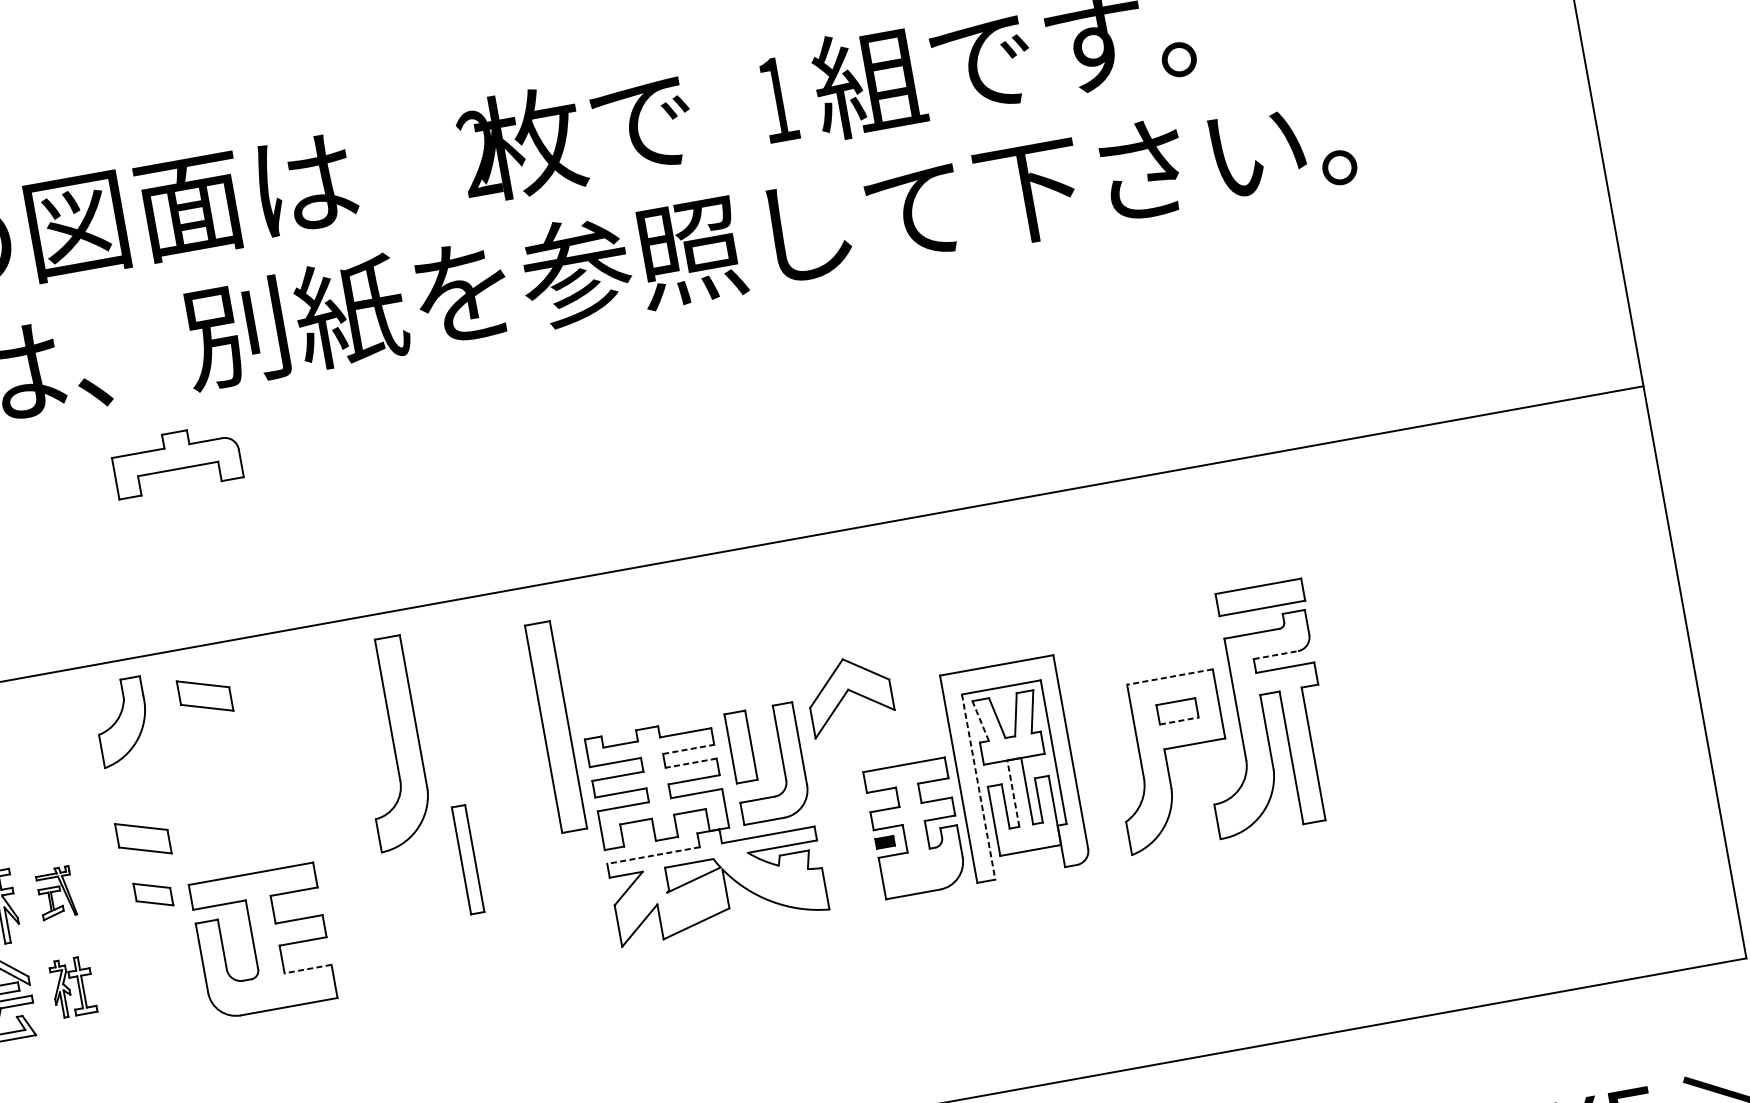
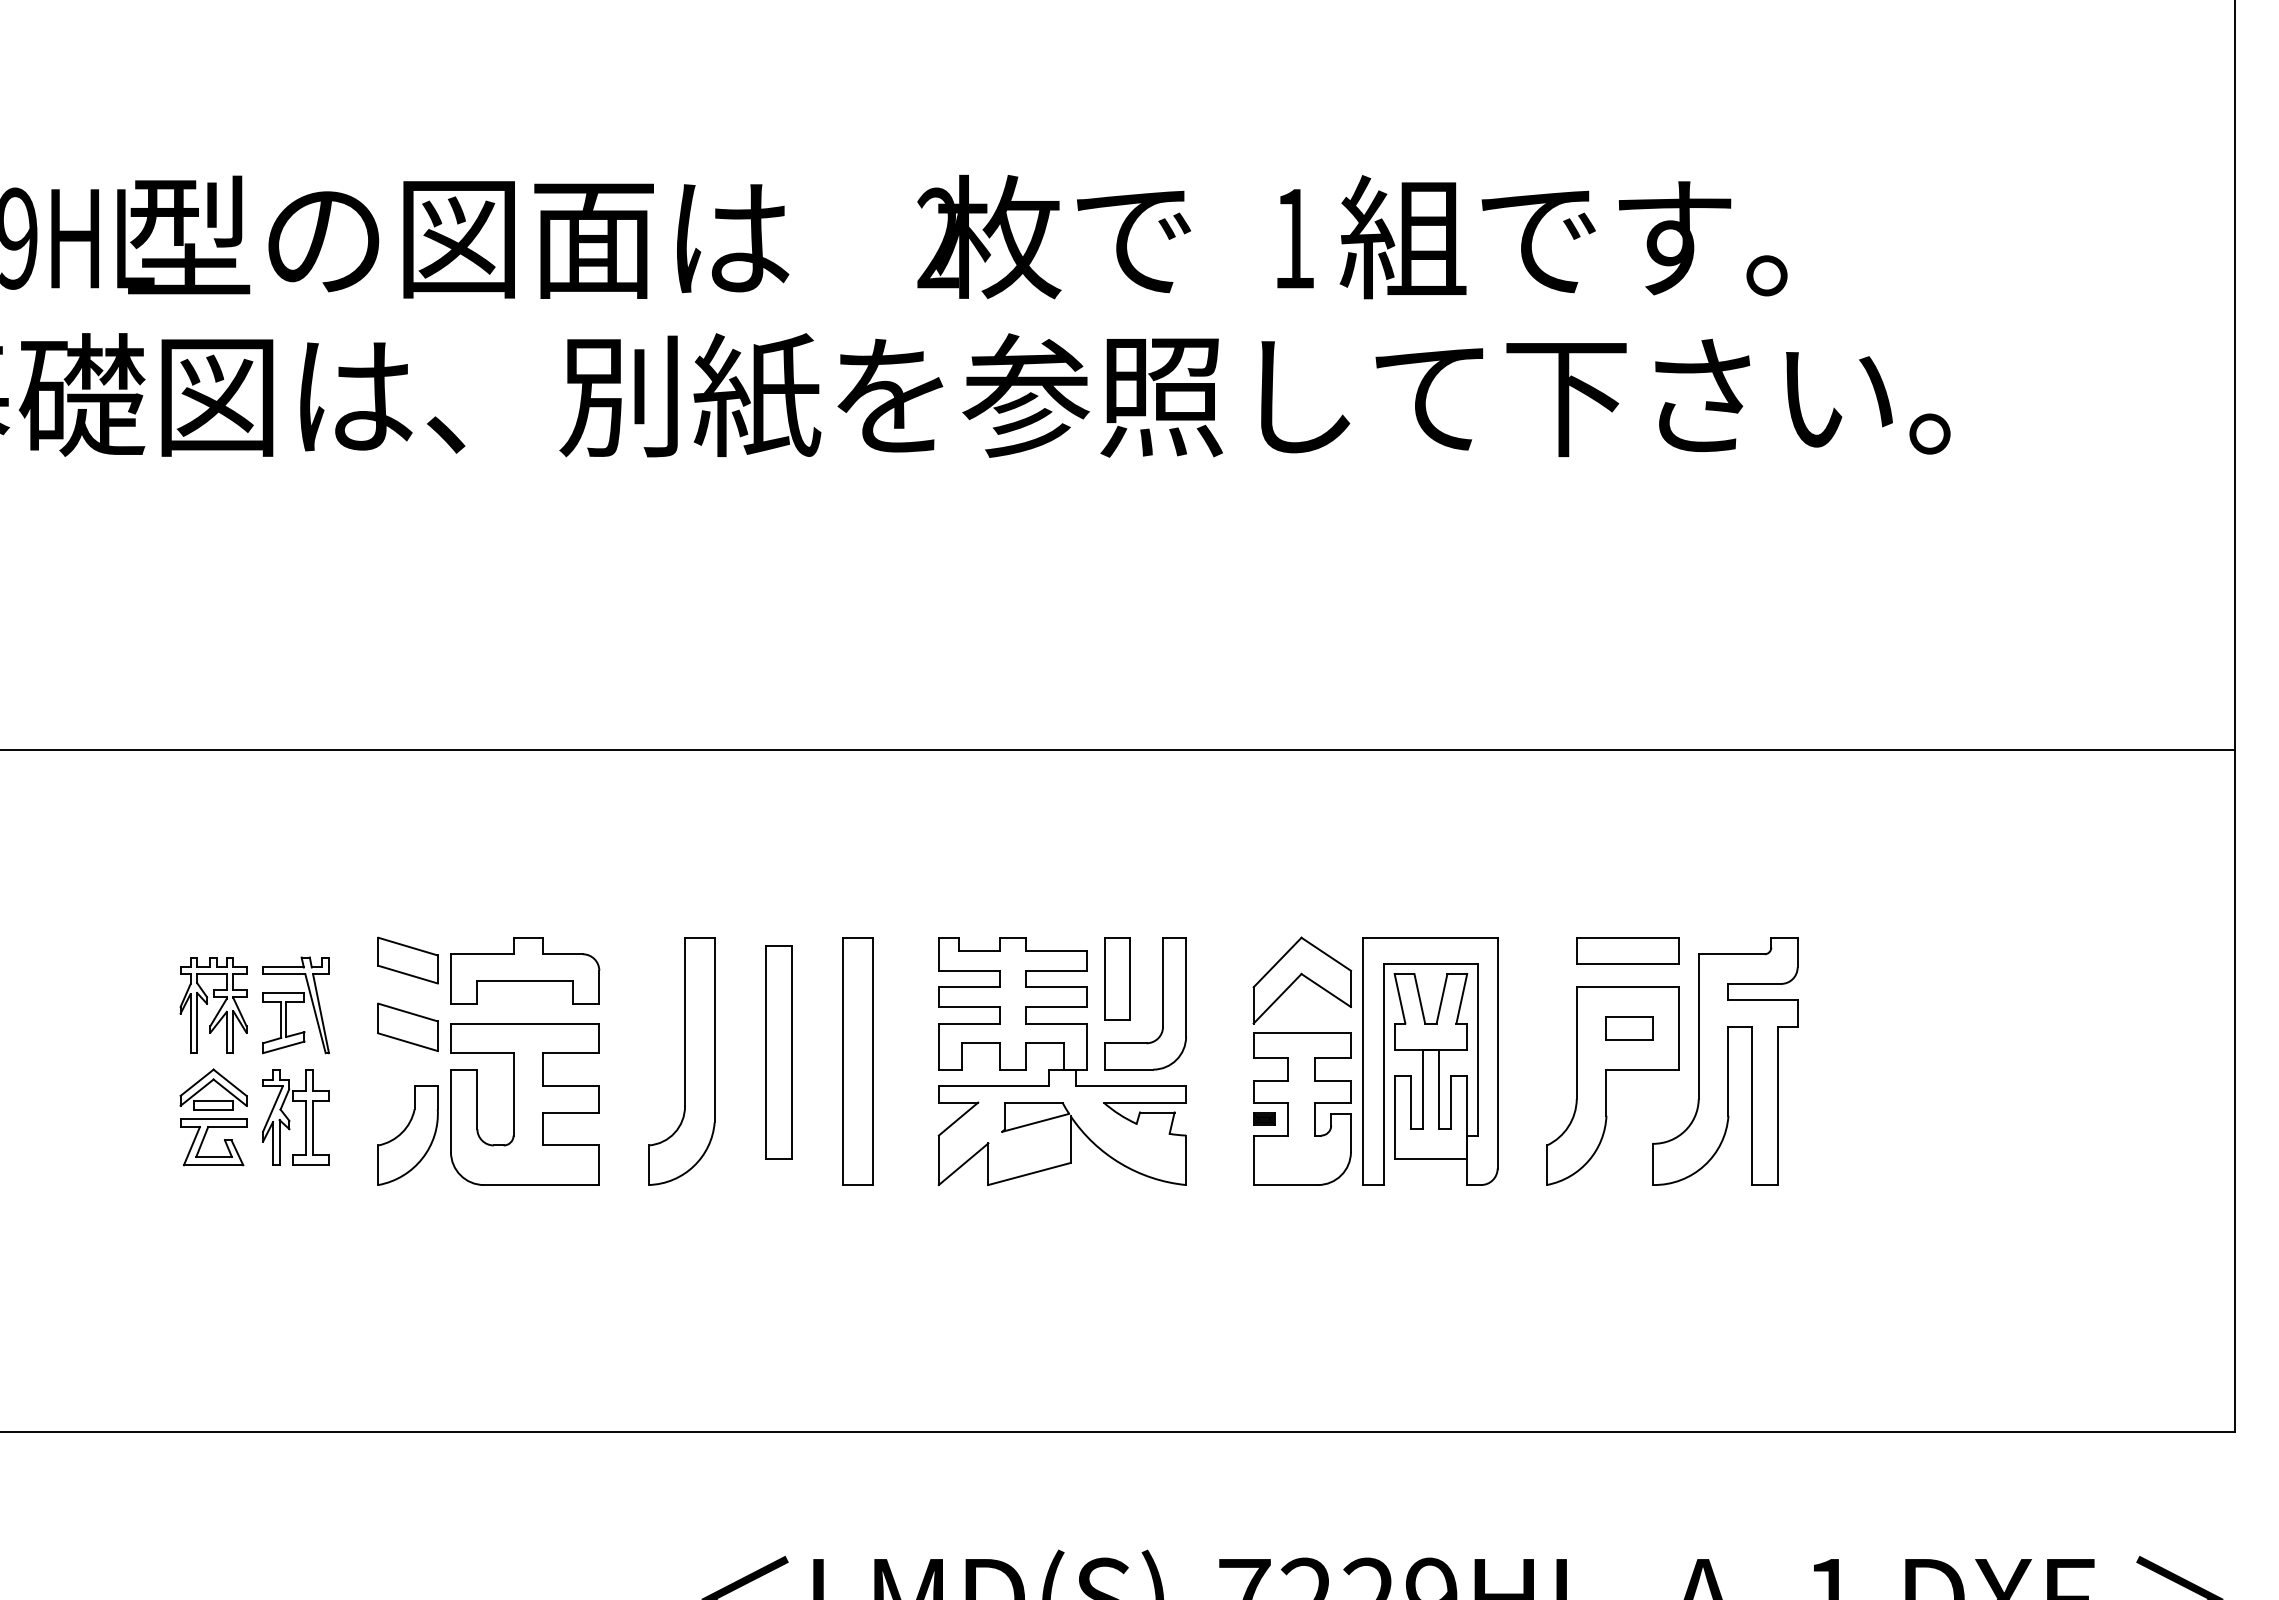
part: (176, 460) -> (525, 970), moved
part: (1259, 597) -> (1627, 950), moved
line: (1276, 654) -> (1755, 983), dashed -> solid
line: (1169, 677) -> (1627, 987), dashed -> solid
part: (849, 695) -> (1301, 980), moved
part: (204, 696) -> (508, 808), removed
line: (980, 720) -> (1399, 998), dashed -> solid
line: (1180, 720) -> (1630, 1039), dashed -> solid
part: (121, 722) -> (407, 1135), moved
part: (555, 727) -> (857, 1061), moved
part: (390, 743) -> (681, 1061), moved
line: (689, 749) -> (1057, 970), dashed -> solid
line: (691, 763) -> (1056, 987), dashed -> solid
line: (978, 787) -> (1383, 1075), dashed -> solid
line: (1013, 793) -> (1422, 1089), dashed -> solid
line: (653, 855) -> (993, 1086), dashed -> solid
part: (467, 859) -> (778, 1052), size x1.67
part: (55, 893) -> (295, 1005), size x1.67
part: (152, 894) -> (407, 1026), size x1.43
line: (307, 969) -> (570, 1145), dashed -> solid
part: (72, 987) -> (295, 1117), size x1.43

